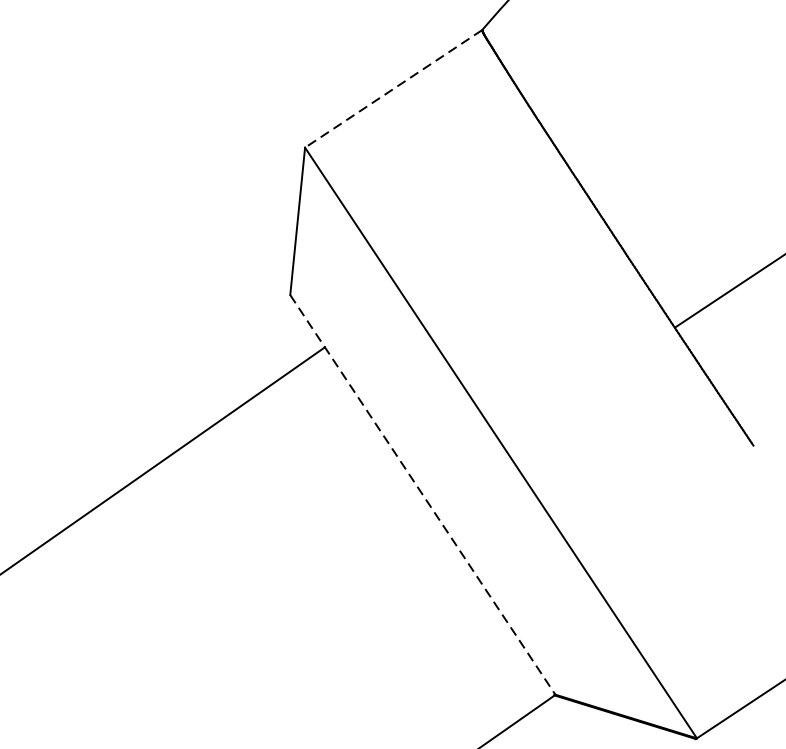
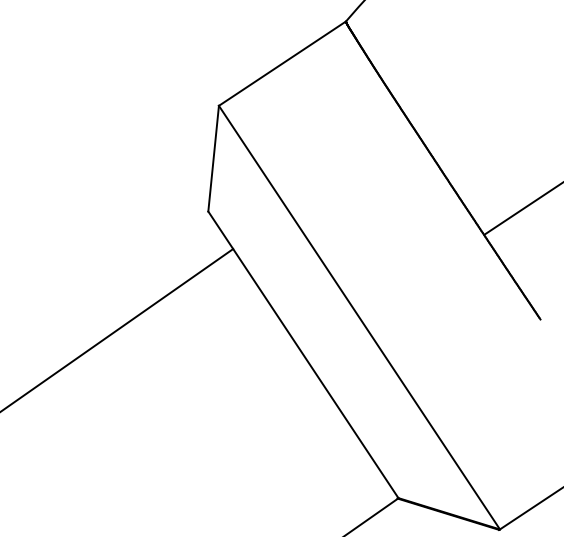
line: (393, 88) -> (282, 63), dashed -> solid
line: (422, 494) -> (303, 354), dashed -> solid

